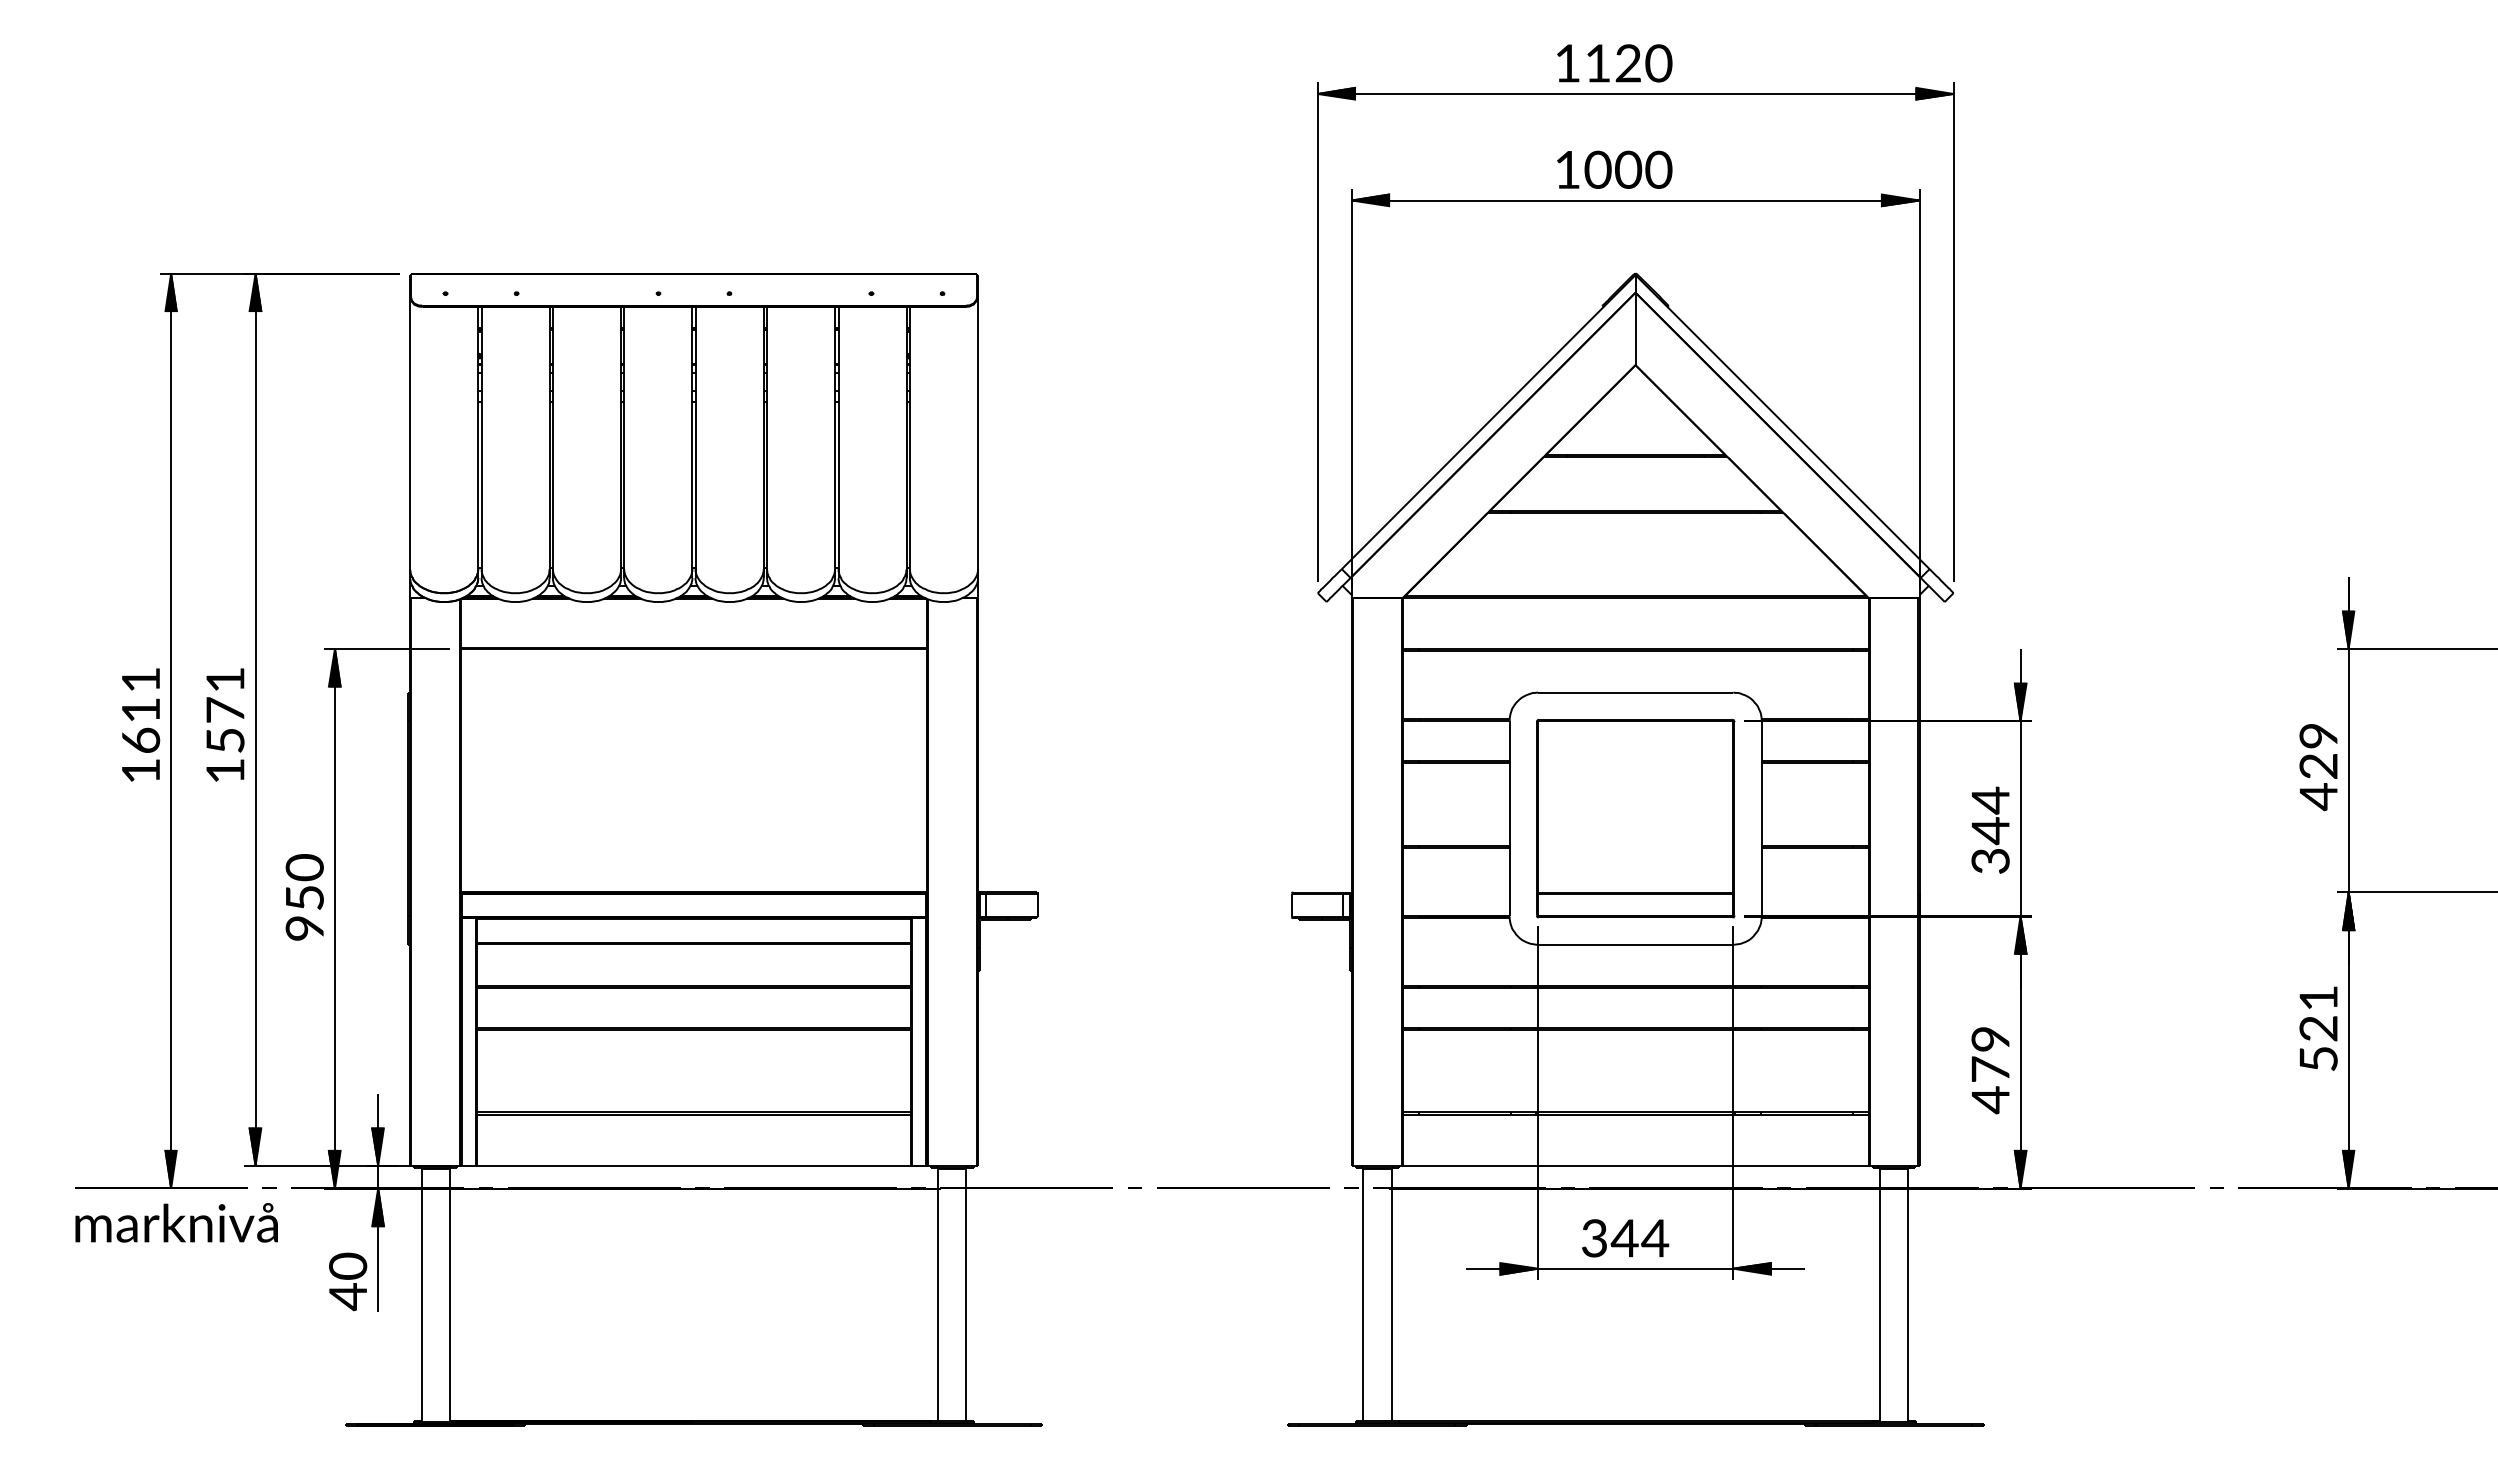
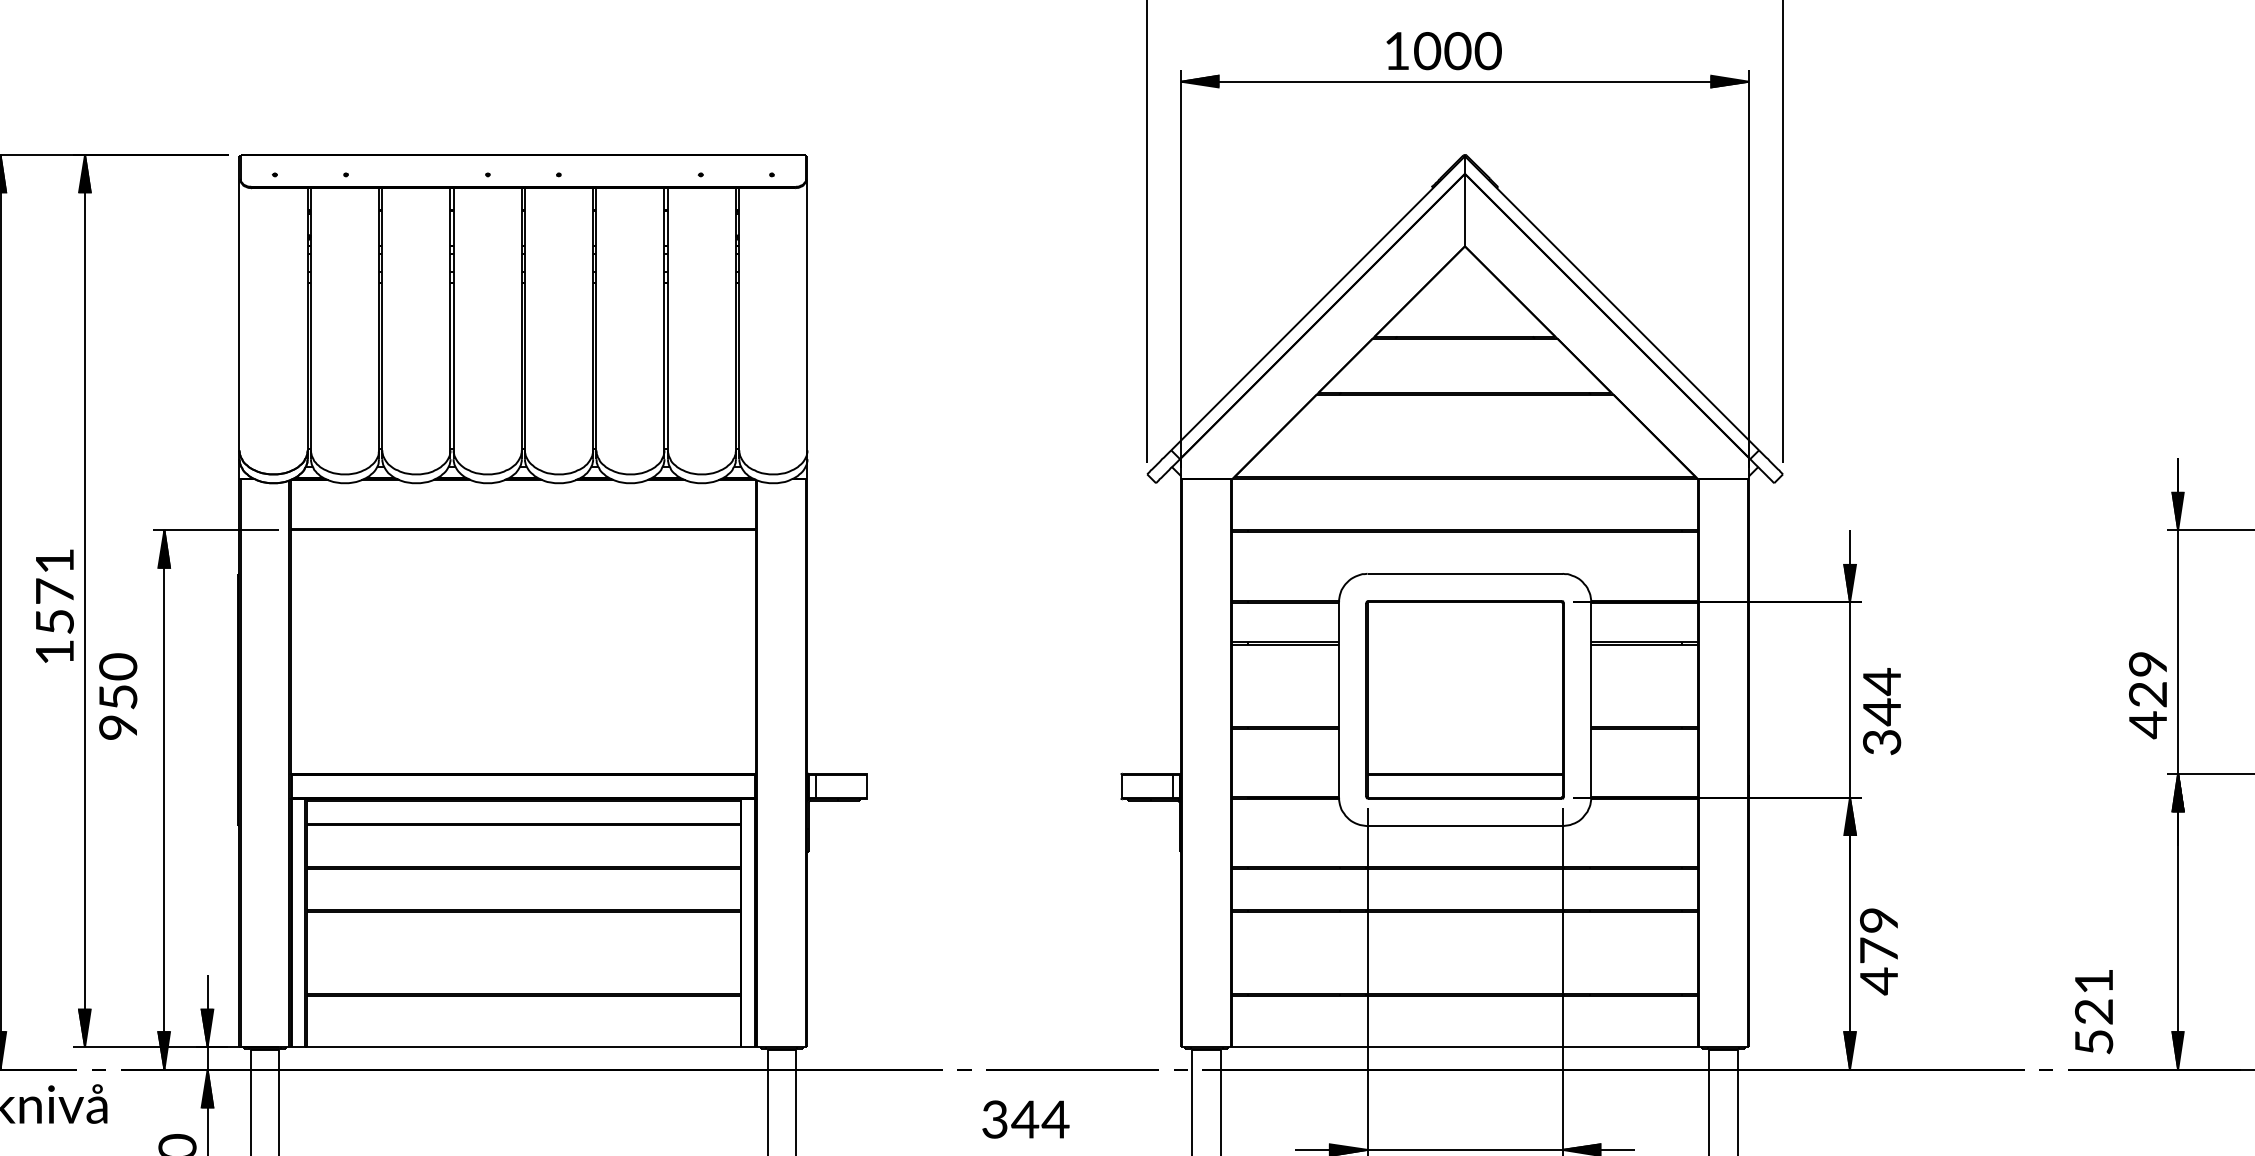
text: (2318, 767) -> (2147, 695), moved
text: (1990, 829) -> (1881, 710), moved
text: (304, 897) -> (117, 696), moved
text: (2318, 1028) -> (2093, 1011), moved
text: (1990, 1070) -> (1878, 951), moved
text: (1625, 1238) -> (1025, 1119), moved

